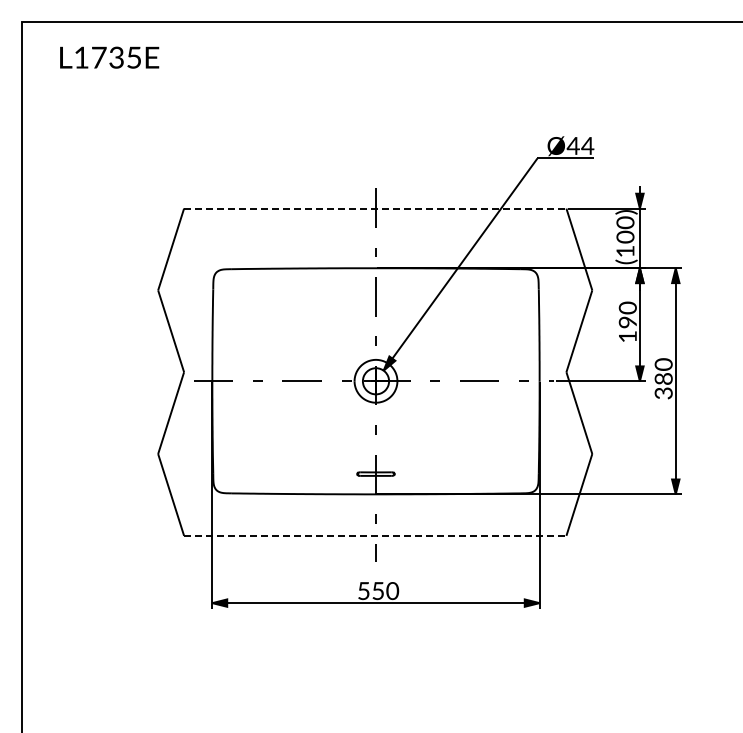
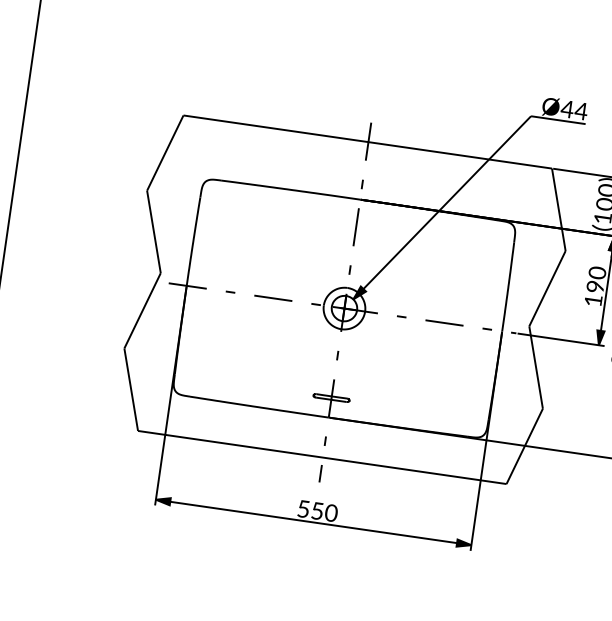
line: (375, 208) -> (367, 141), dashed -> solid
line: (375, 535) -> (322, 457), dashed -> solid

